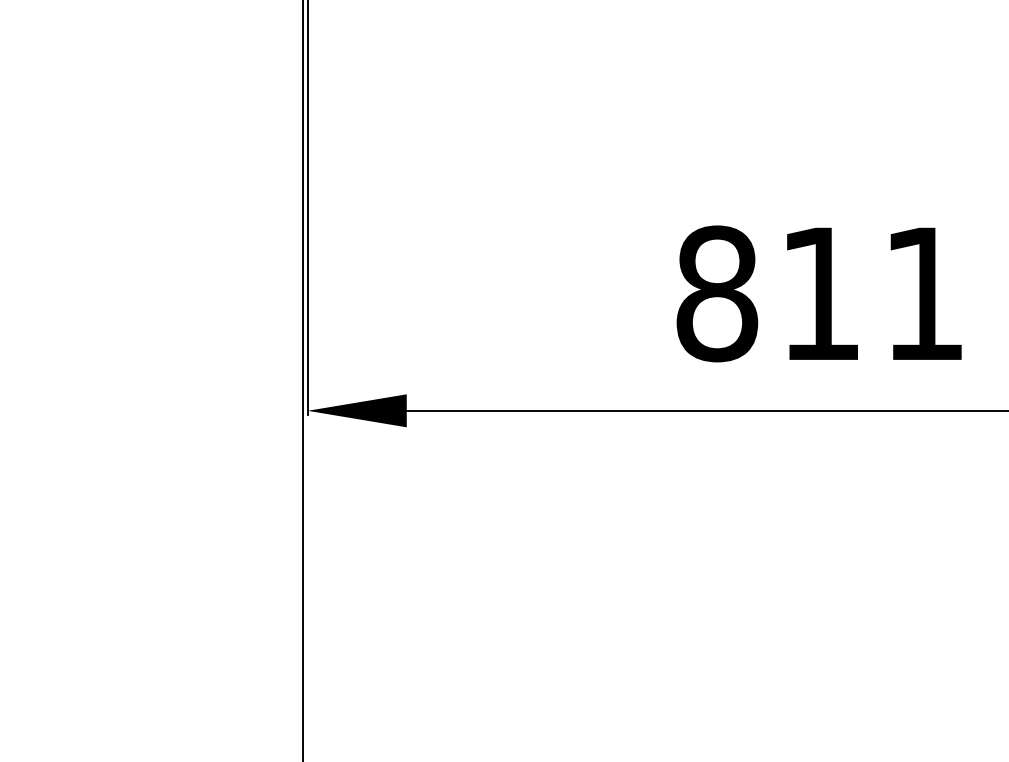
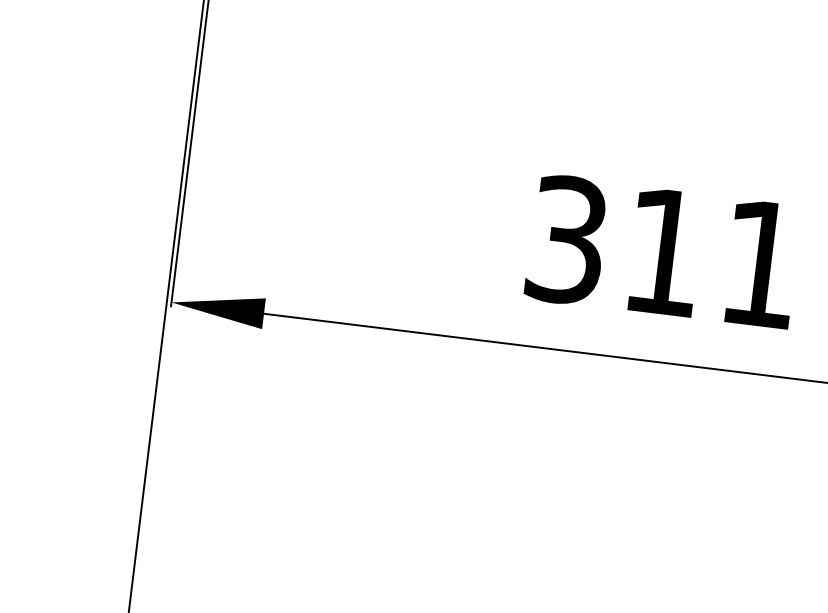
text: (717, 293) -> (567, 239), 811 -> 311

